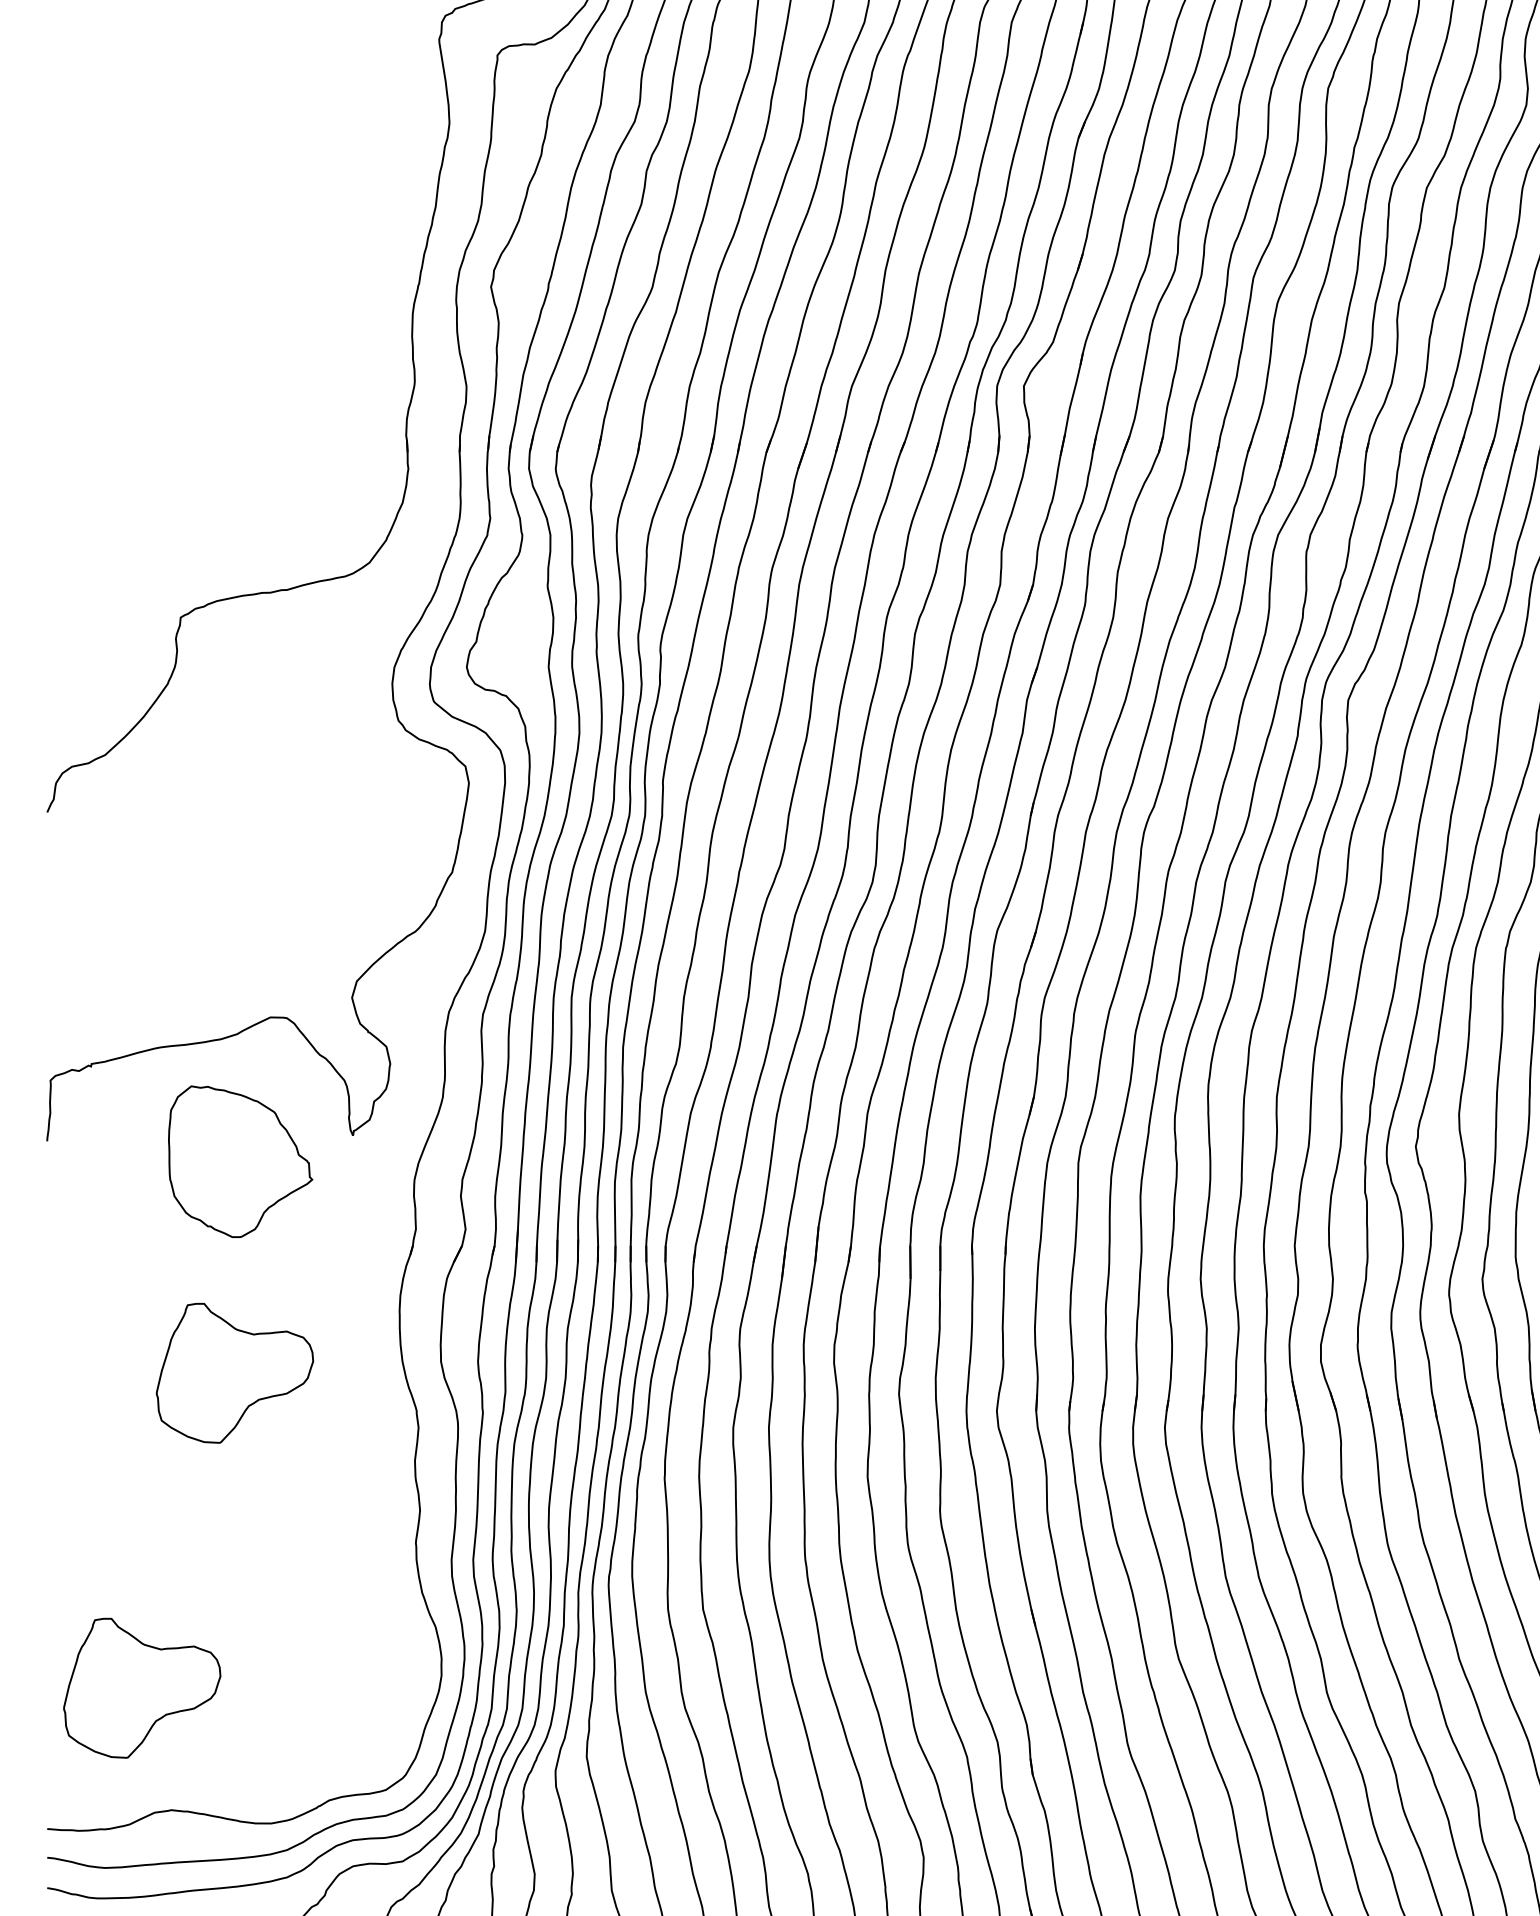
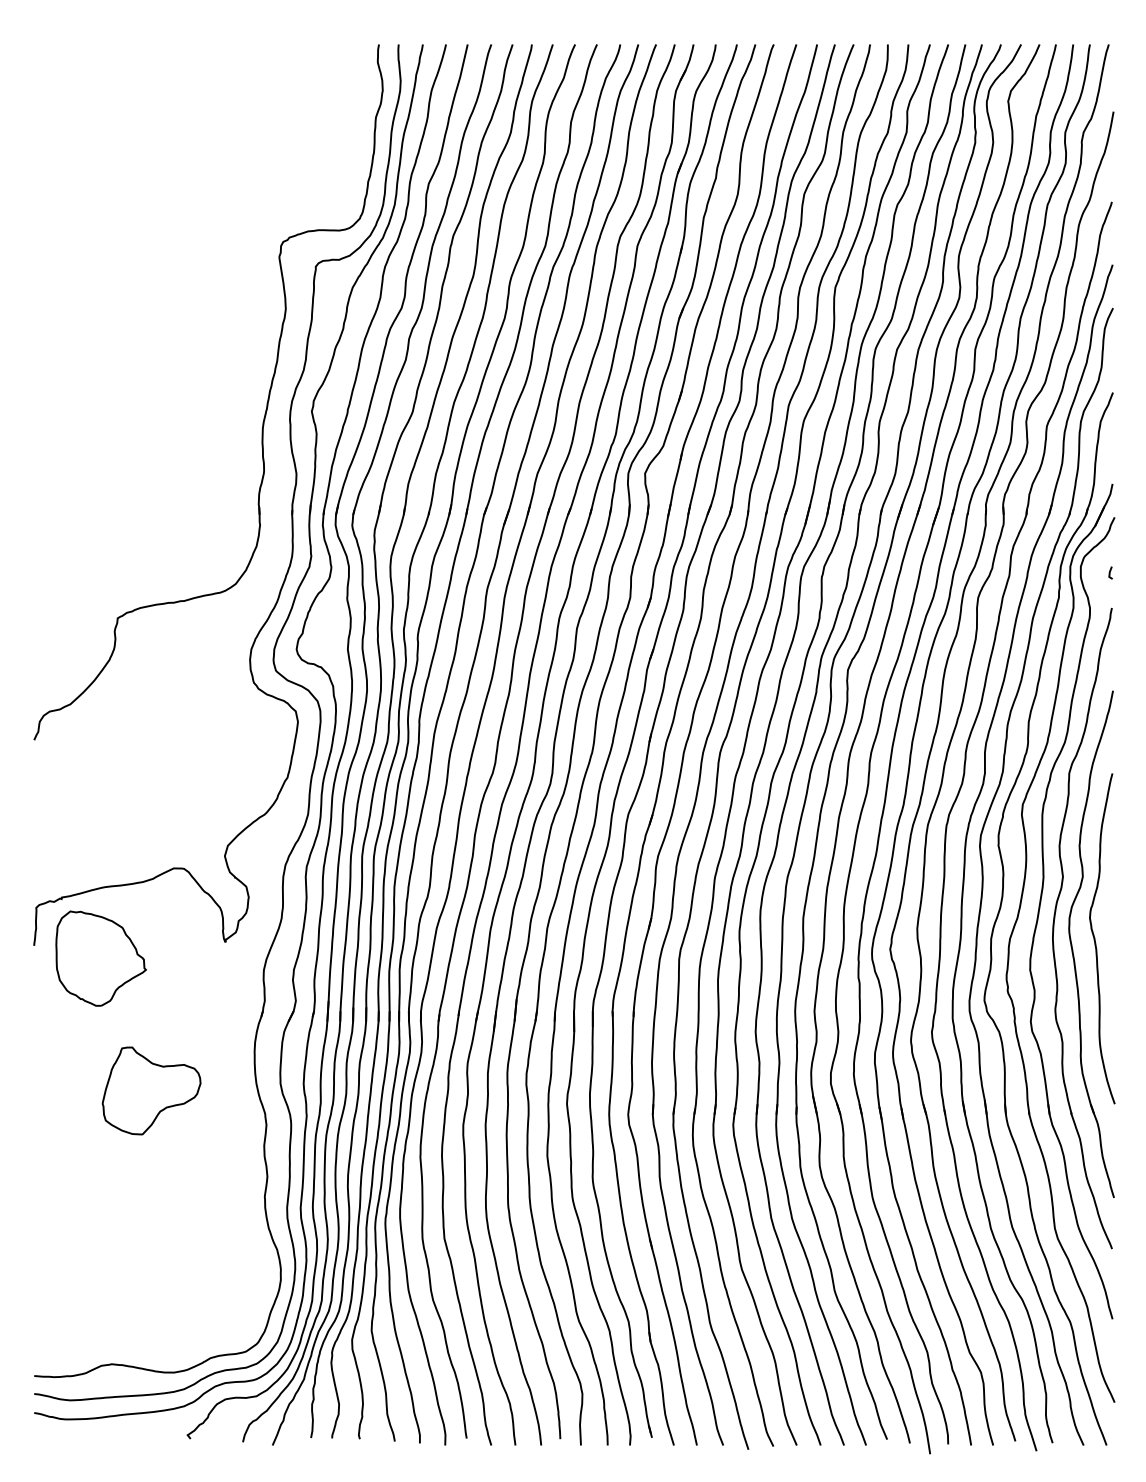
part: (239, 1161) -> (100, 958), moved
part: (142, 1687) -> (93, 1287), removed

